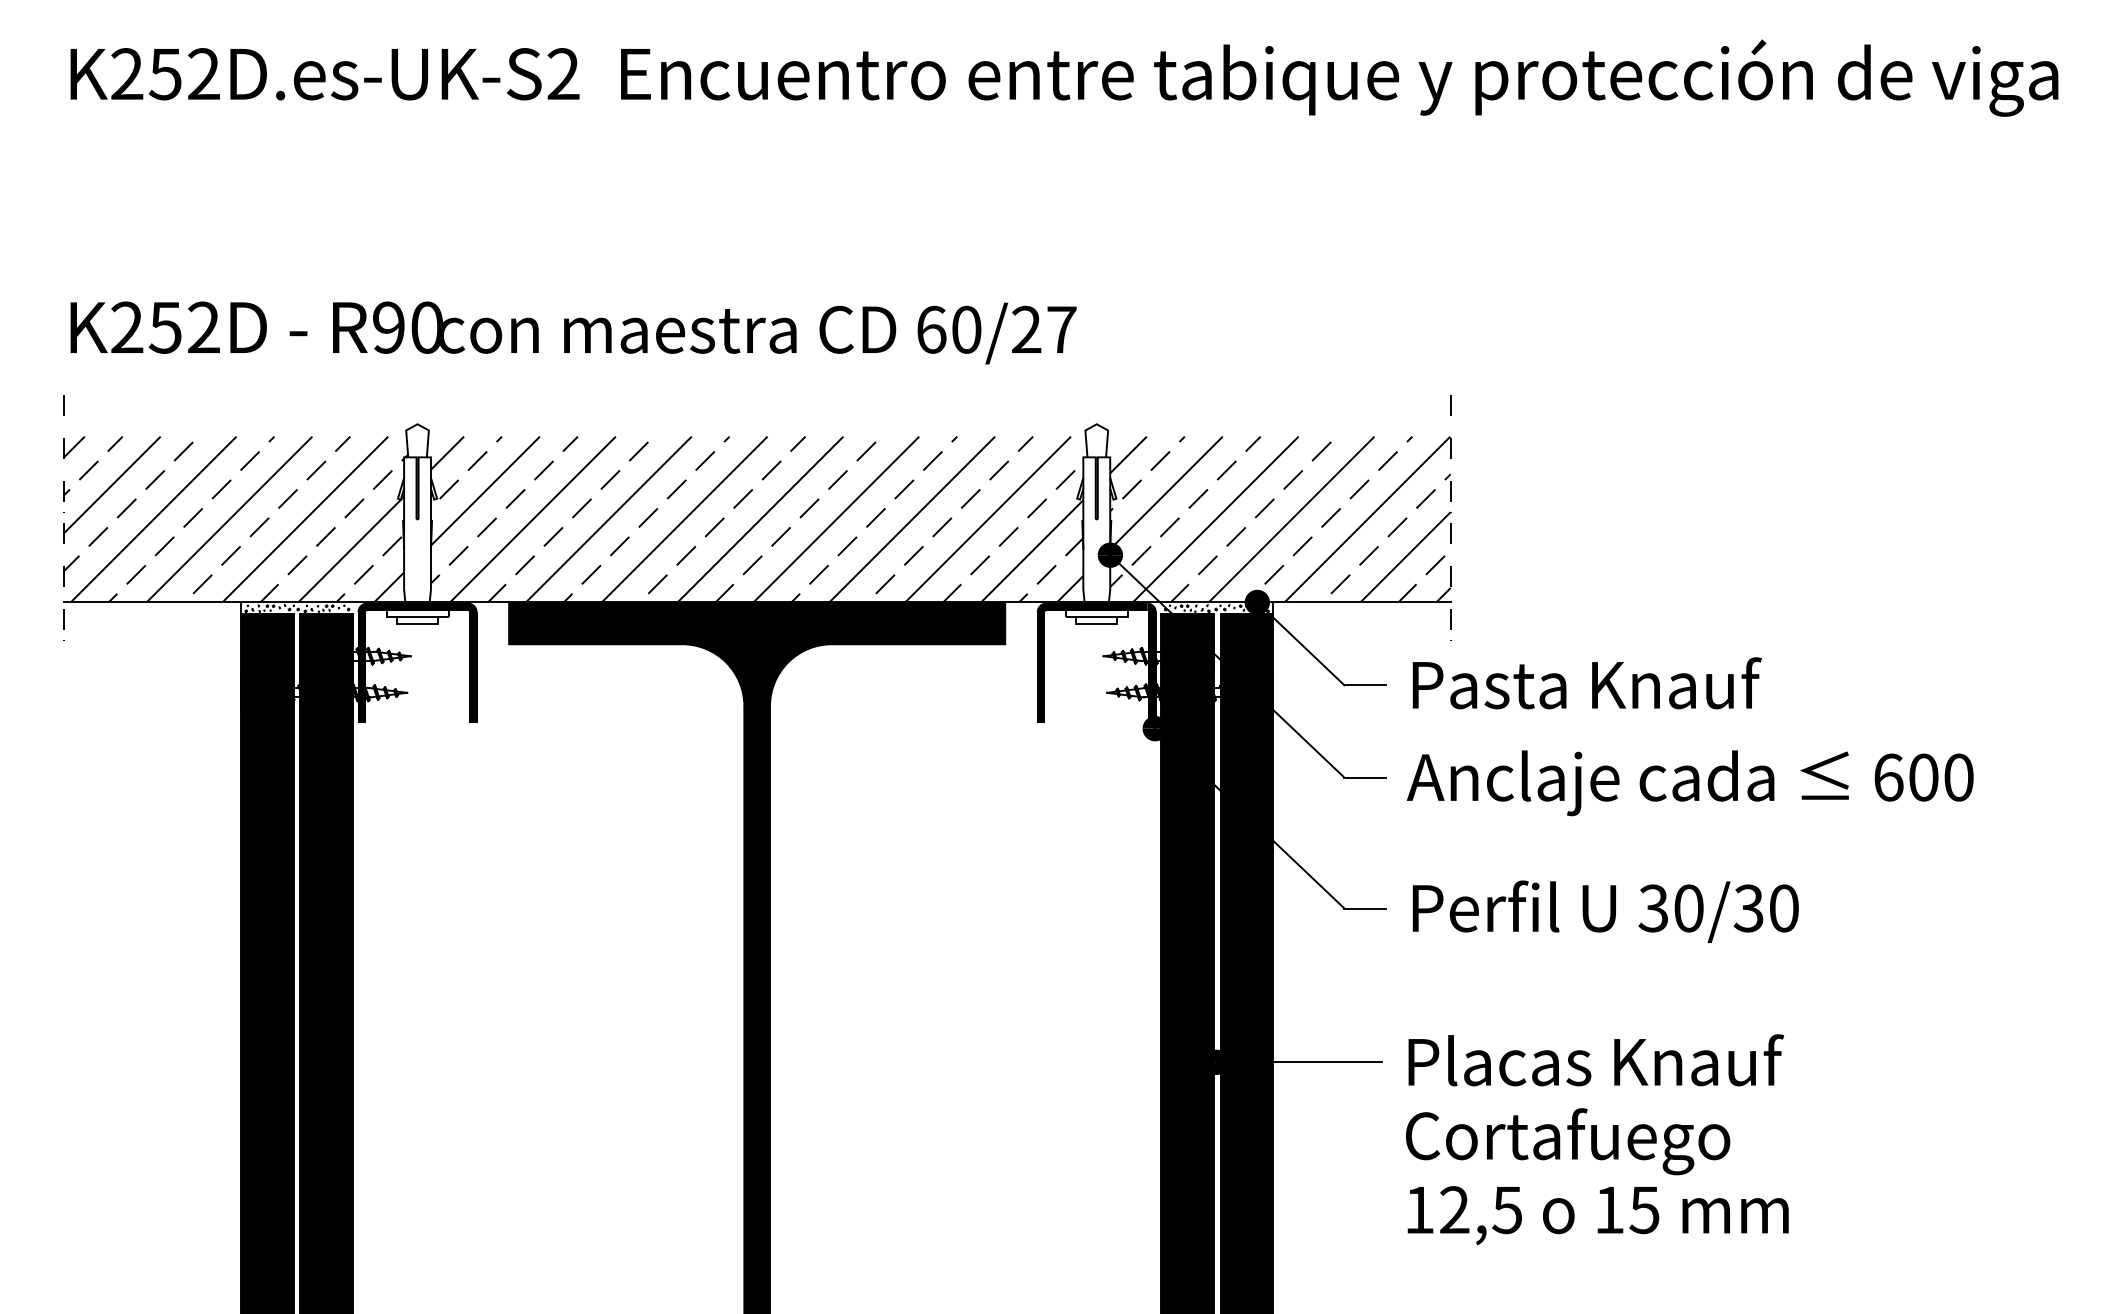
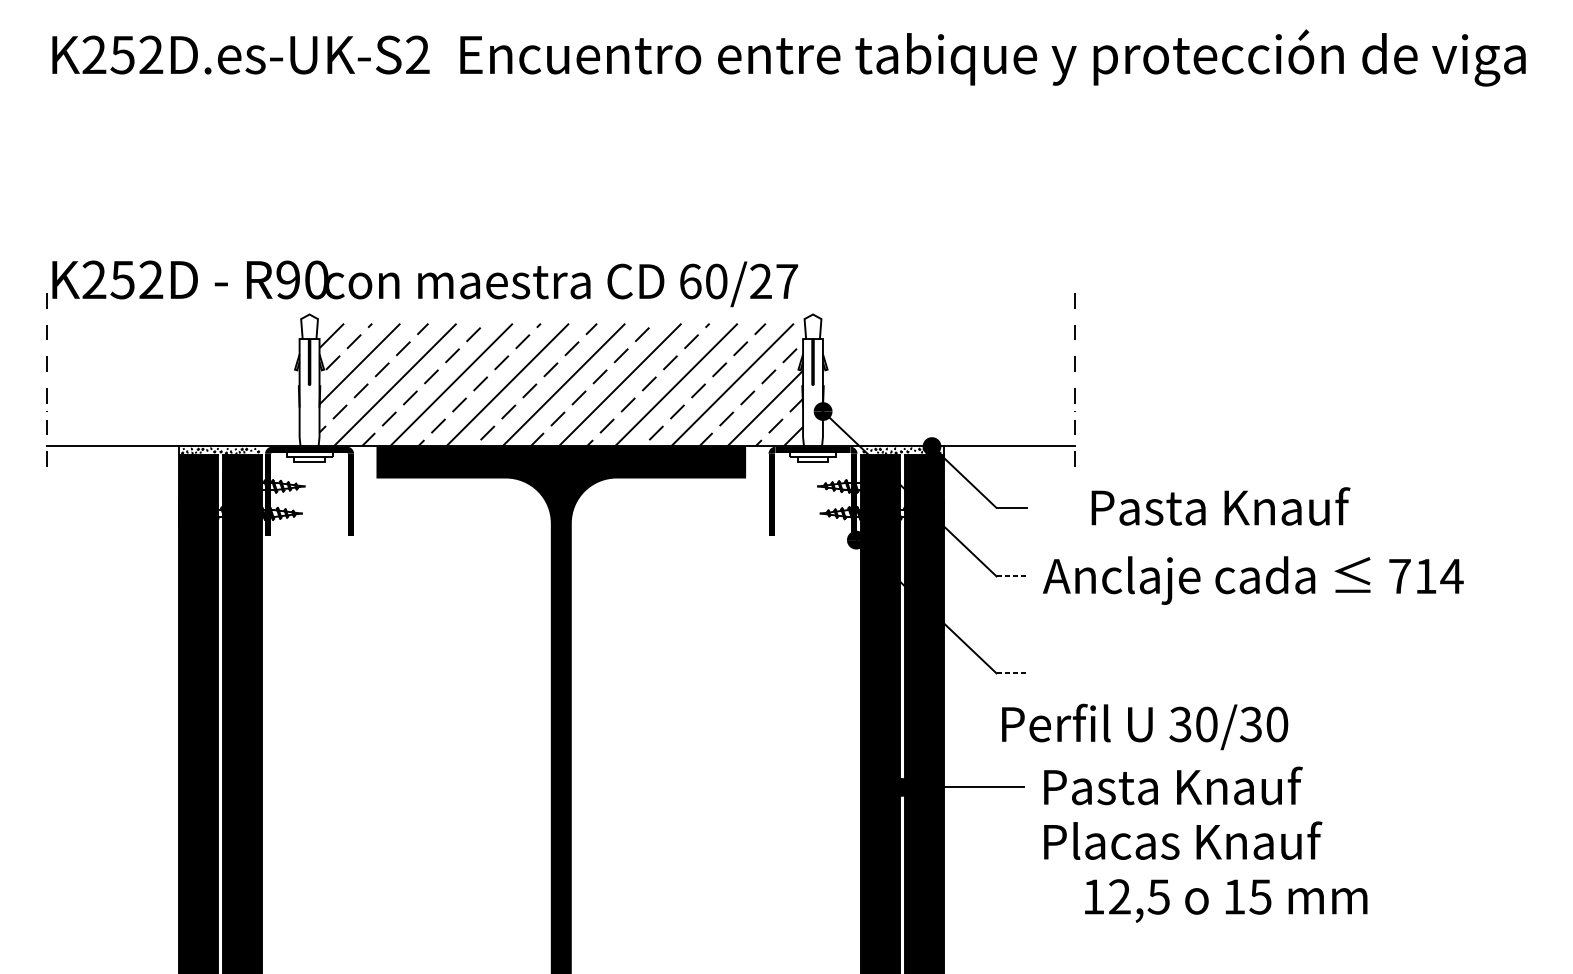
text: (573, 332) -> (425, 283), moved
hatch: (235, 518) -> (174, 384), removed
hatch: (1280, 518) -> (949, 384), removed
text: (1586, 683) -> (1220, 506), moved
line: (1365, 777) -> (1012, 576), solid -> dashed
text: (1924, 777) -> (1426, 576), 600 -> 714
line: (1365, 908) -> (1012, 673), solid -> dashed
text: (1605, 911) -> (1144, 726), moved
text: (1615, 1060) -> (1197, 786), Placas Knauf -> Pasta Knauf
text: (1595, 1141) -> (1182, 846), Cortafuego -> Placas Knauf
text: (1597, 1215) -> (1225, 900), moved

